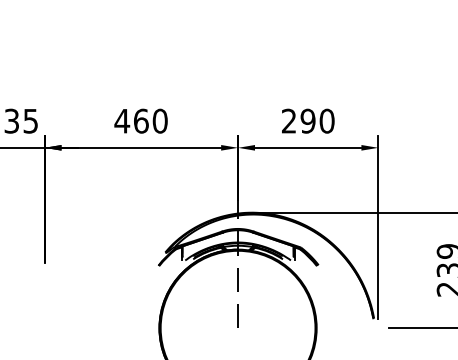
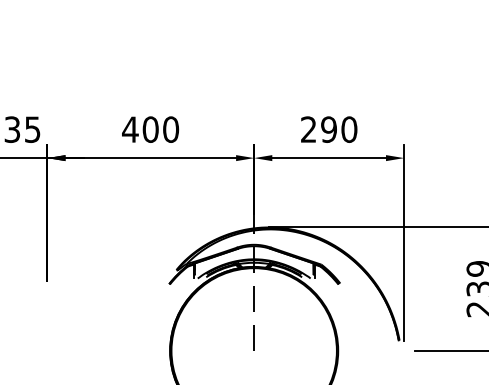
text: (141, 121) -> (150, 129), 460 -> 400

